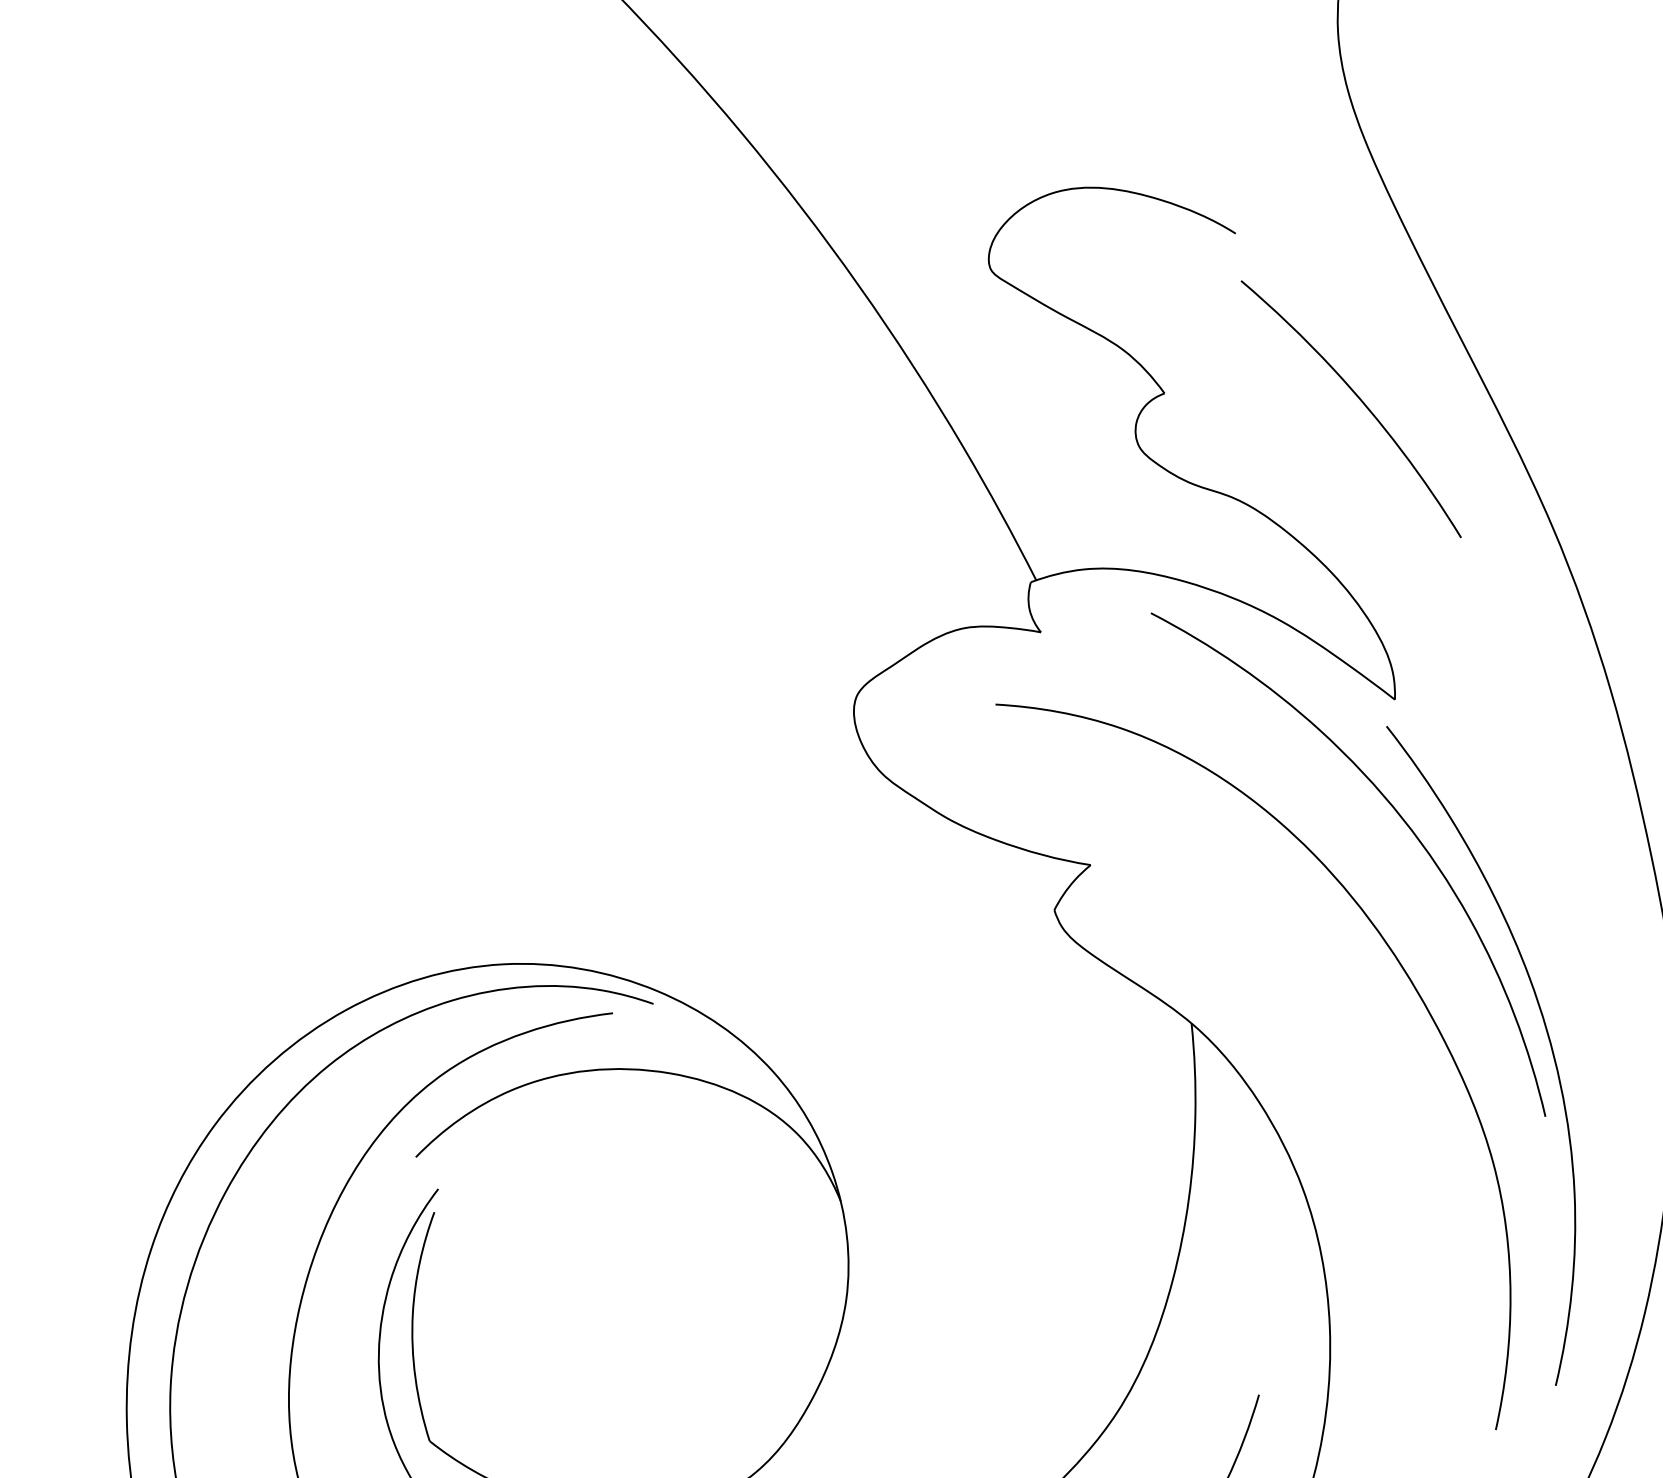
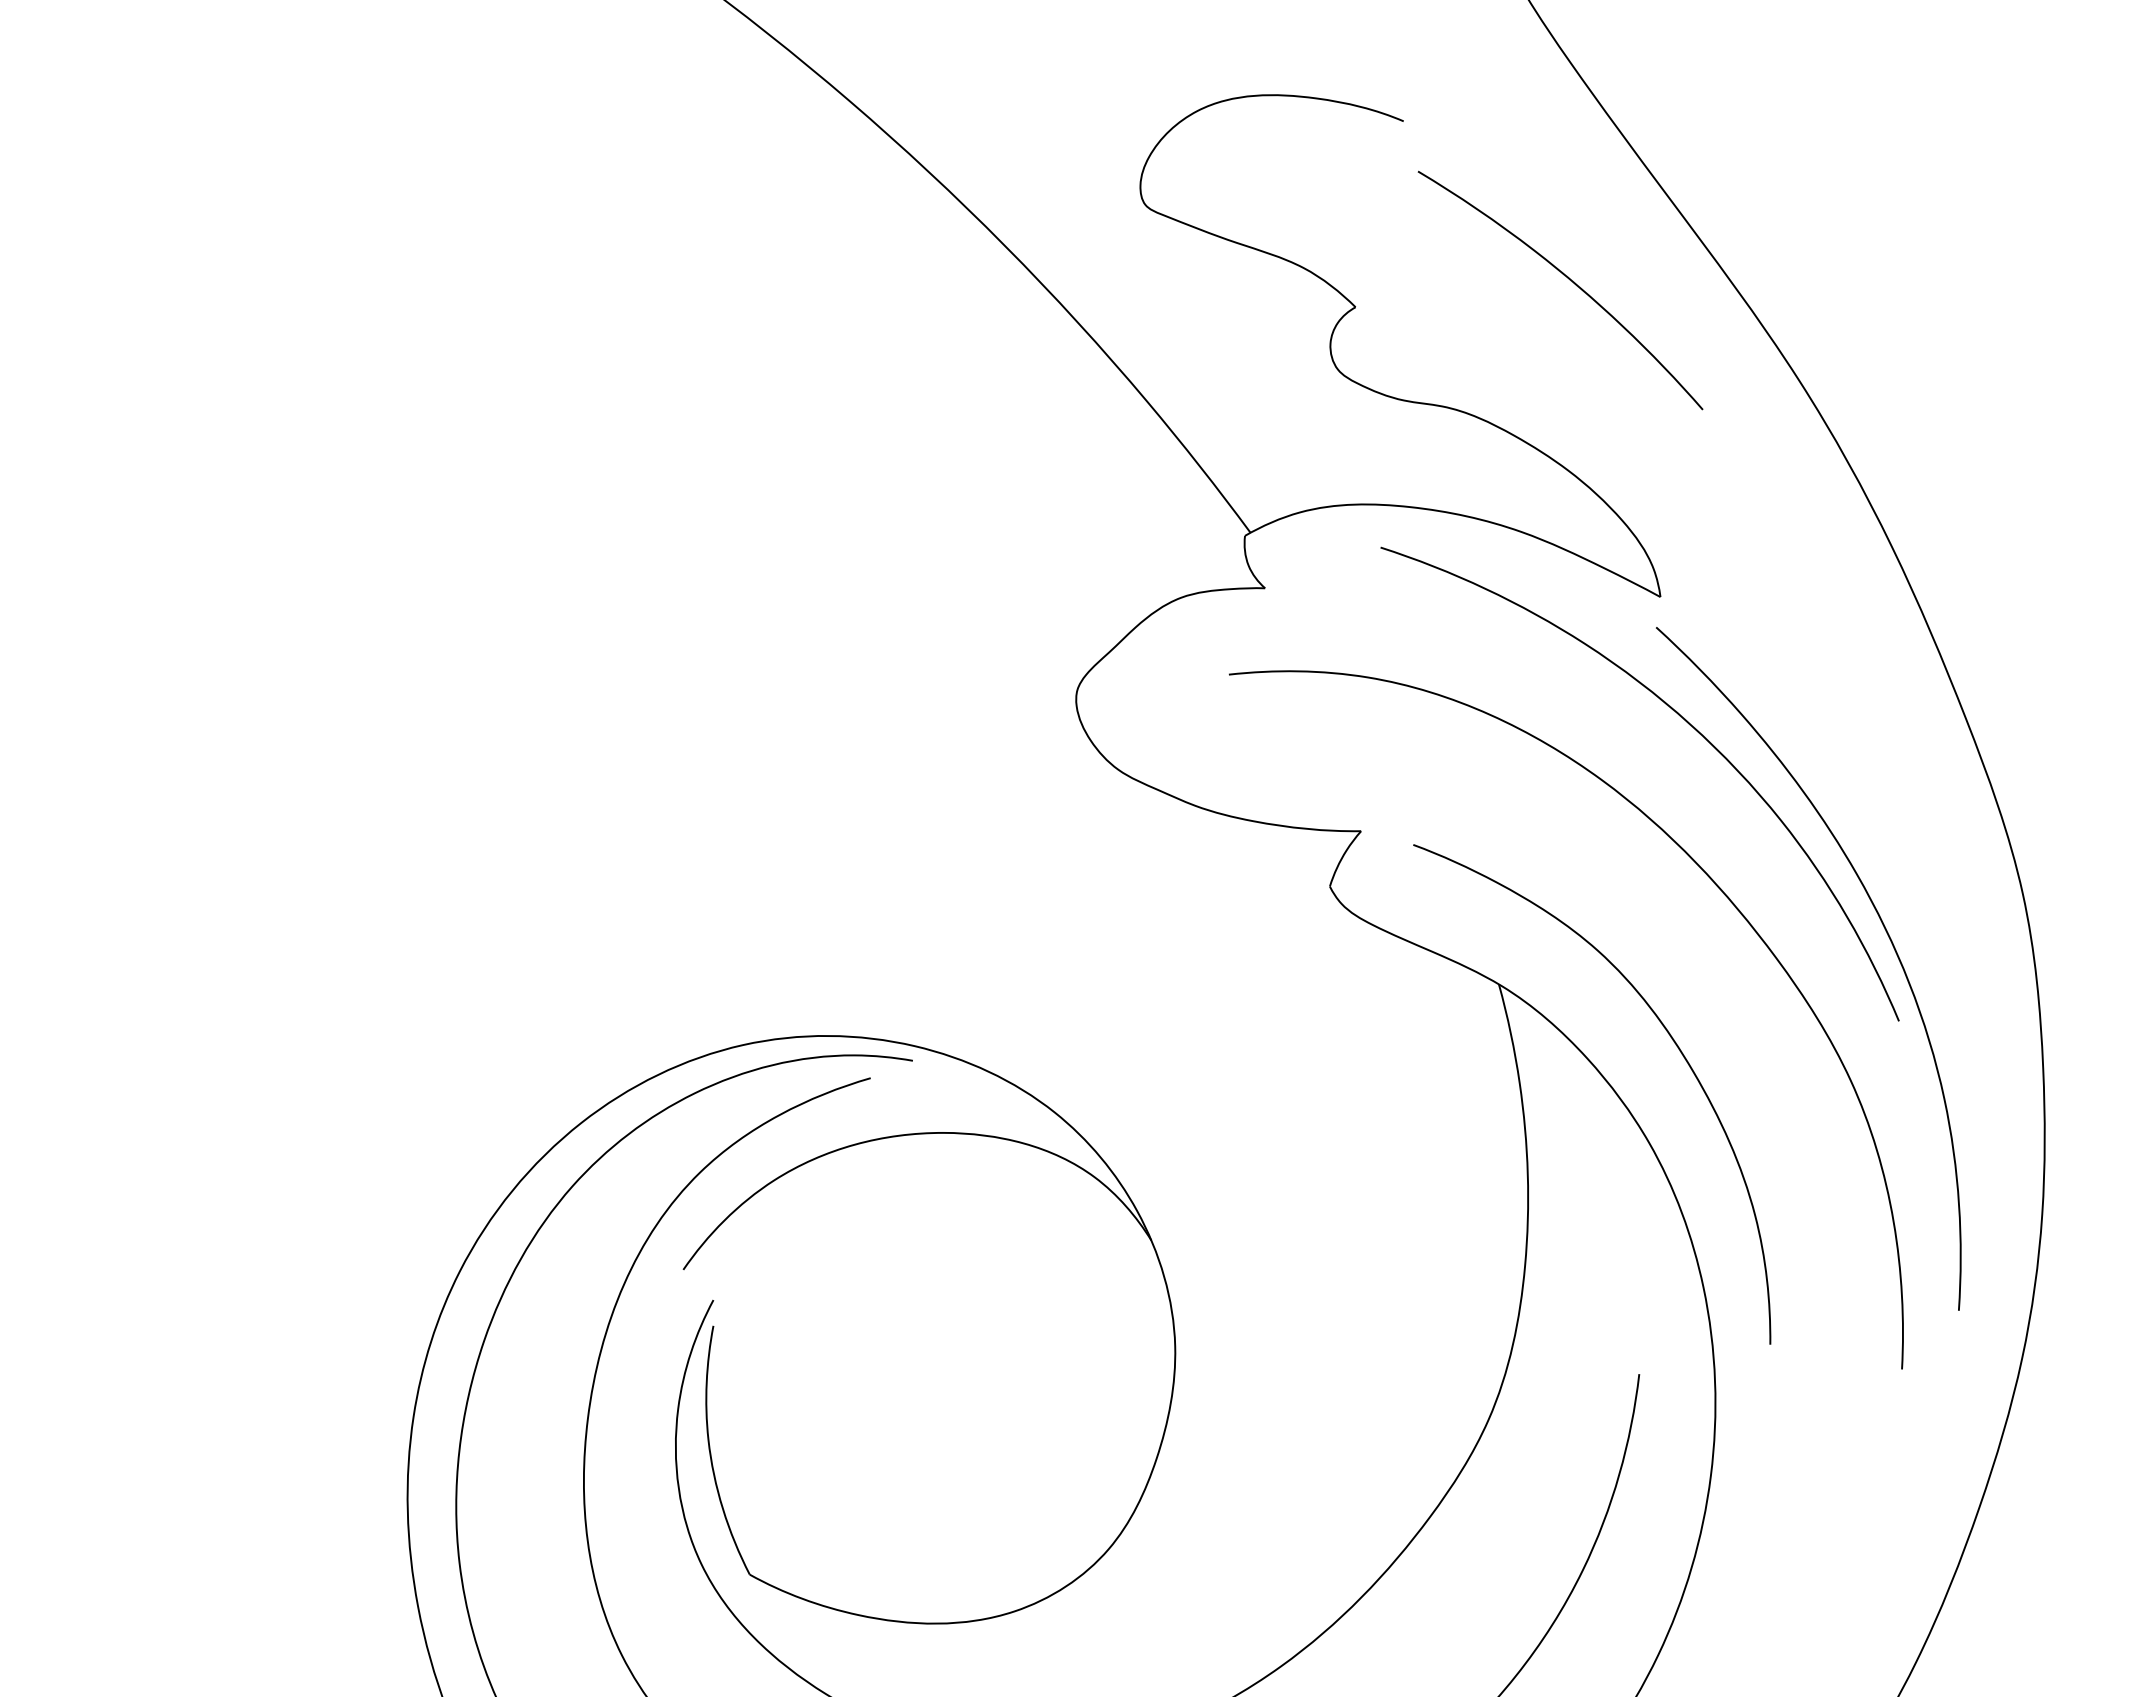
curve: (1339, 1099) -> (1672, 1040), added

